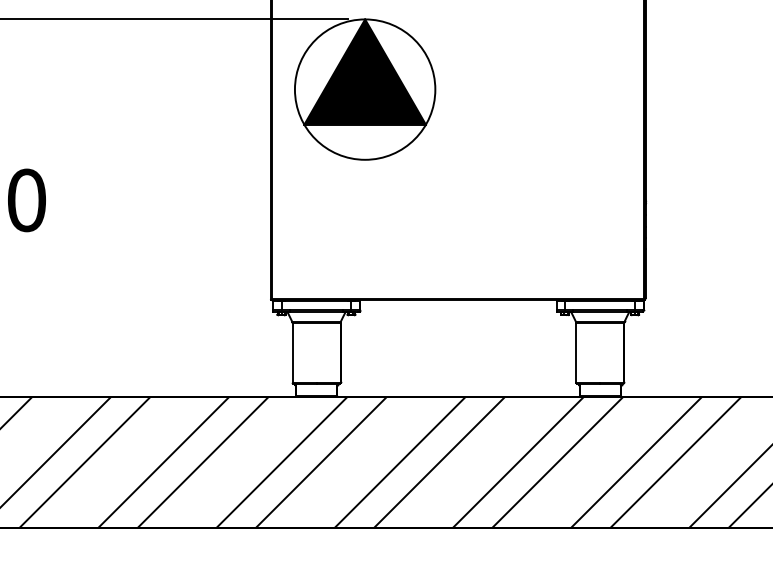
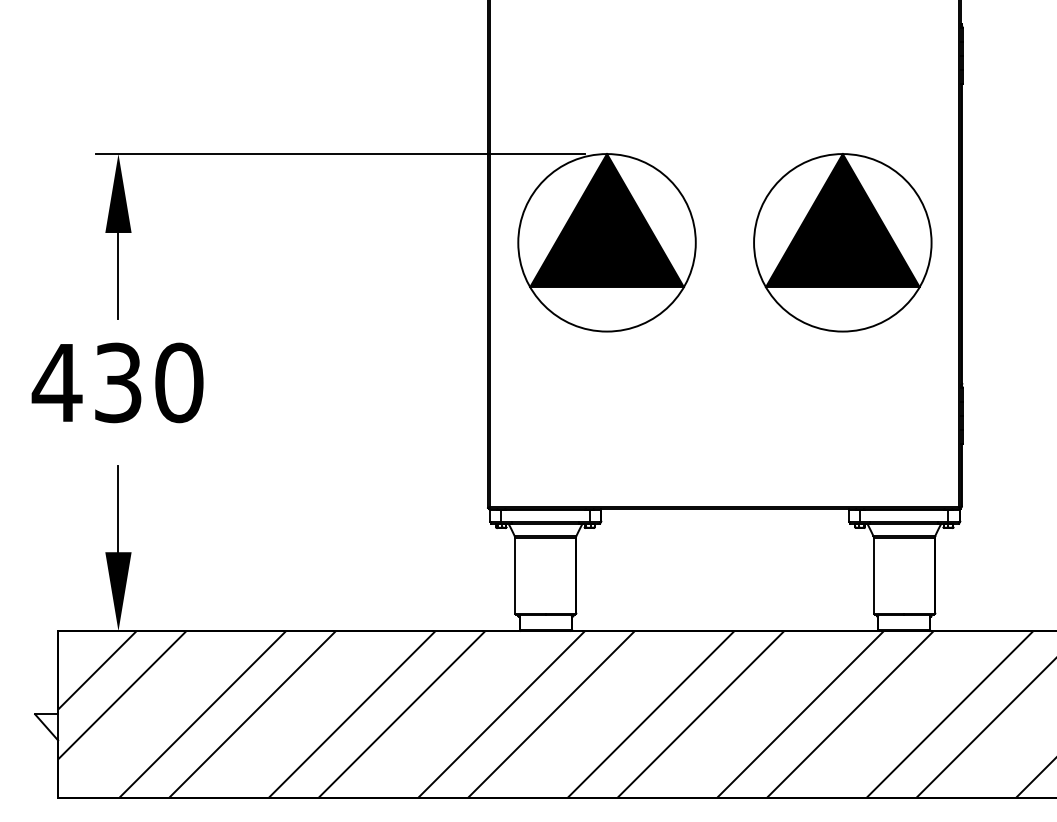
part: (551, 89) -> (842, 242), added

